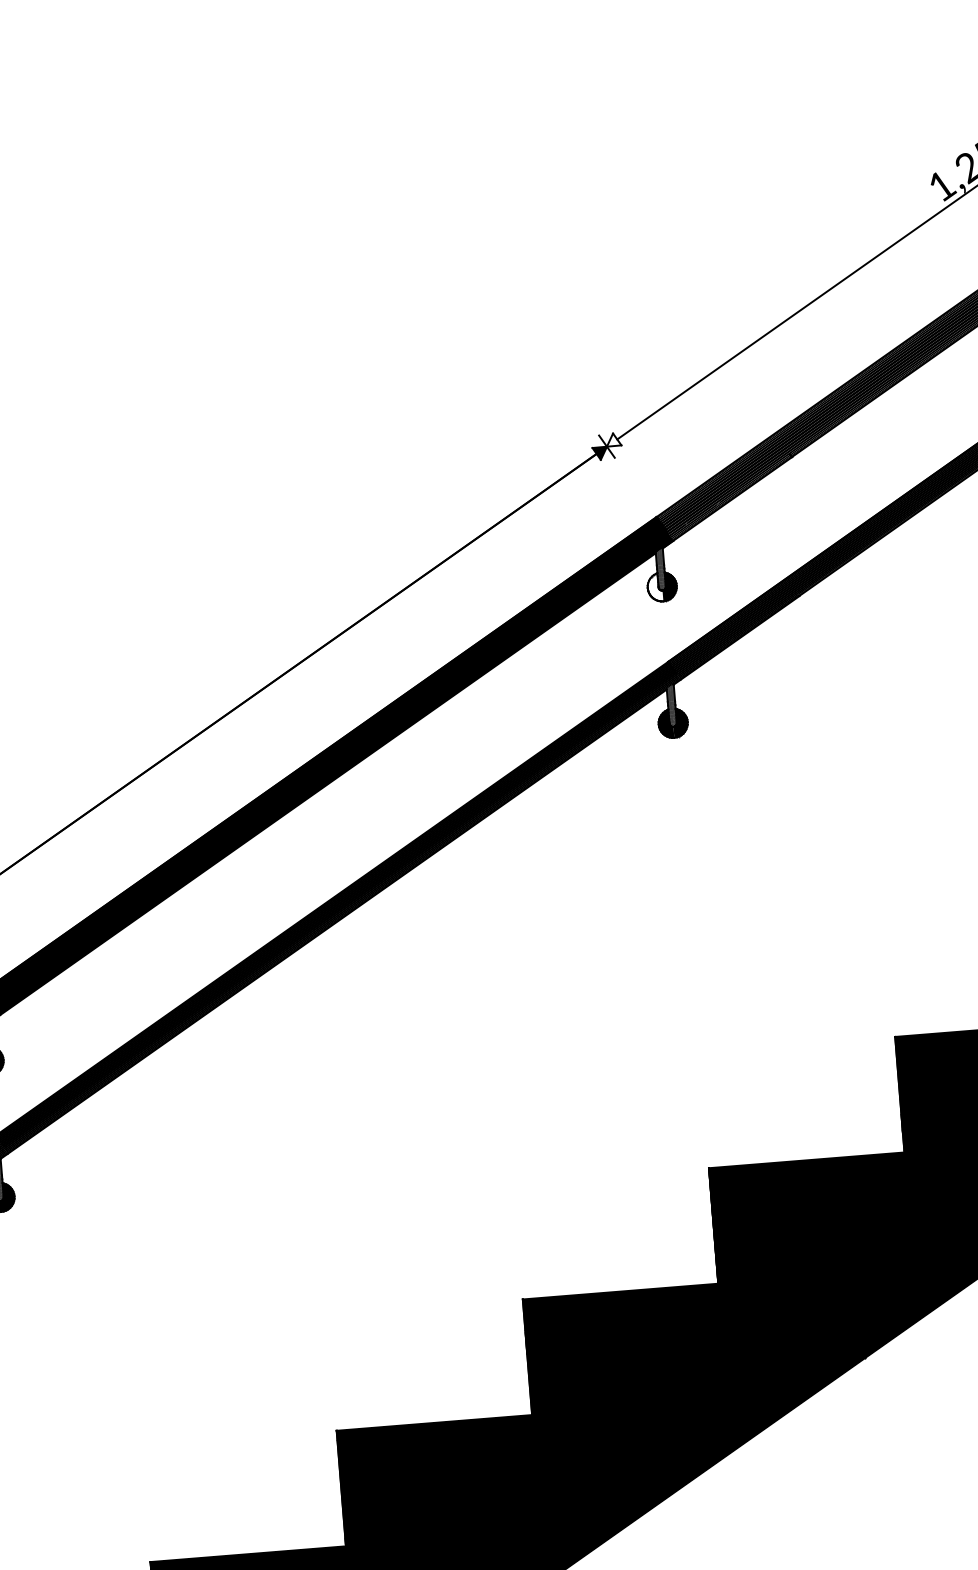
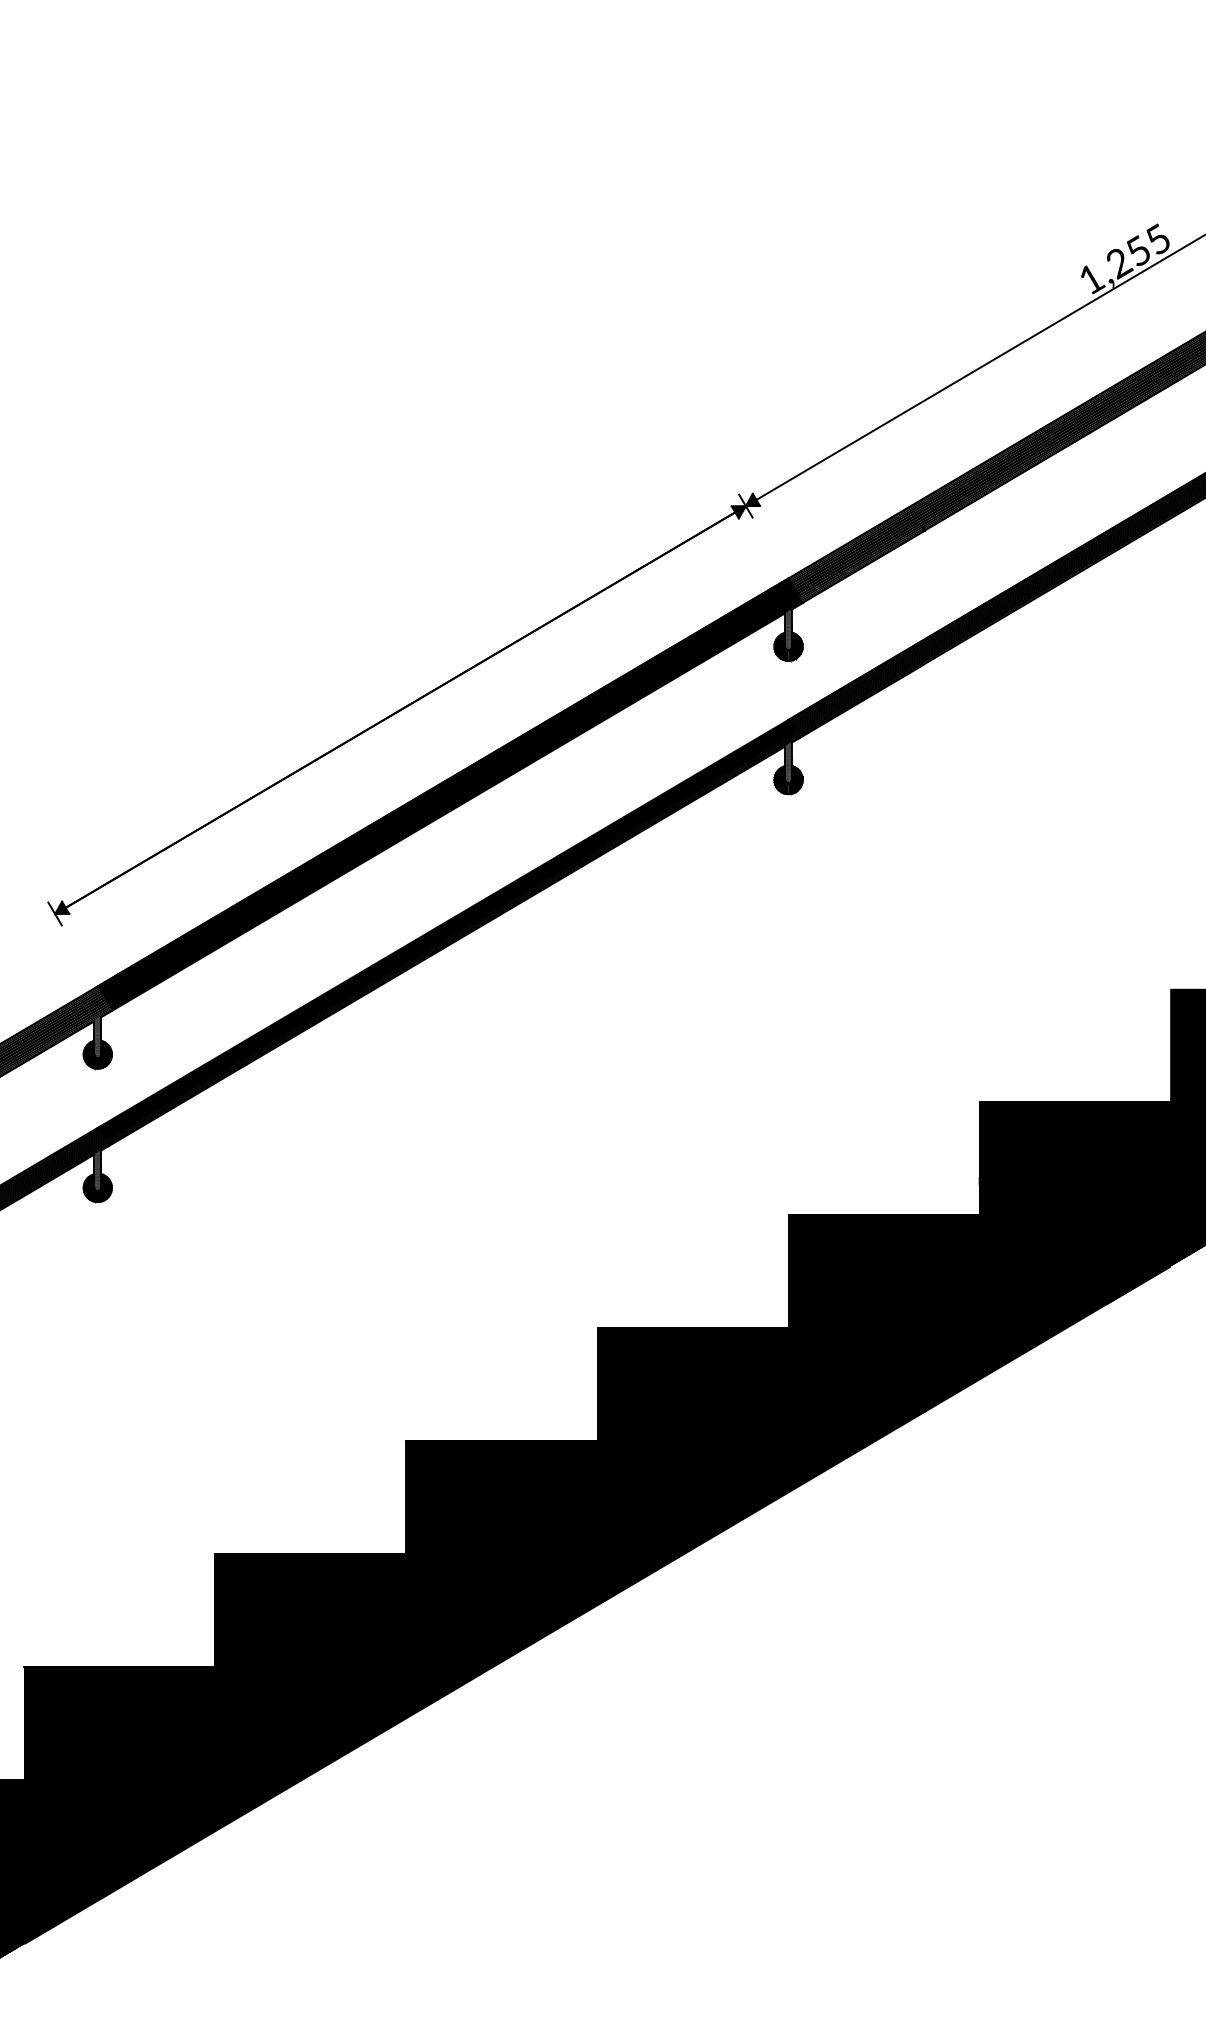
fill: (613, 439) -> (752, 499), added
fill: (654, 587) -> (781, 646), added

